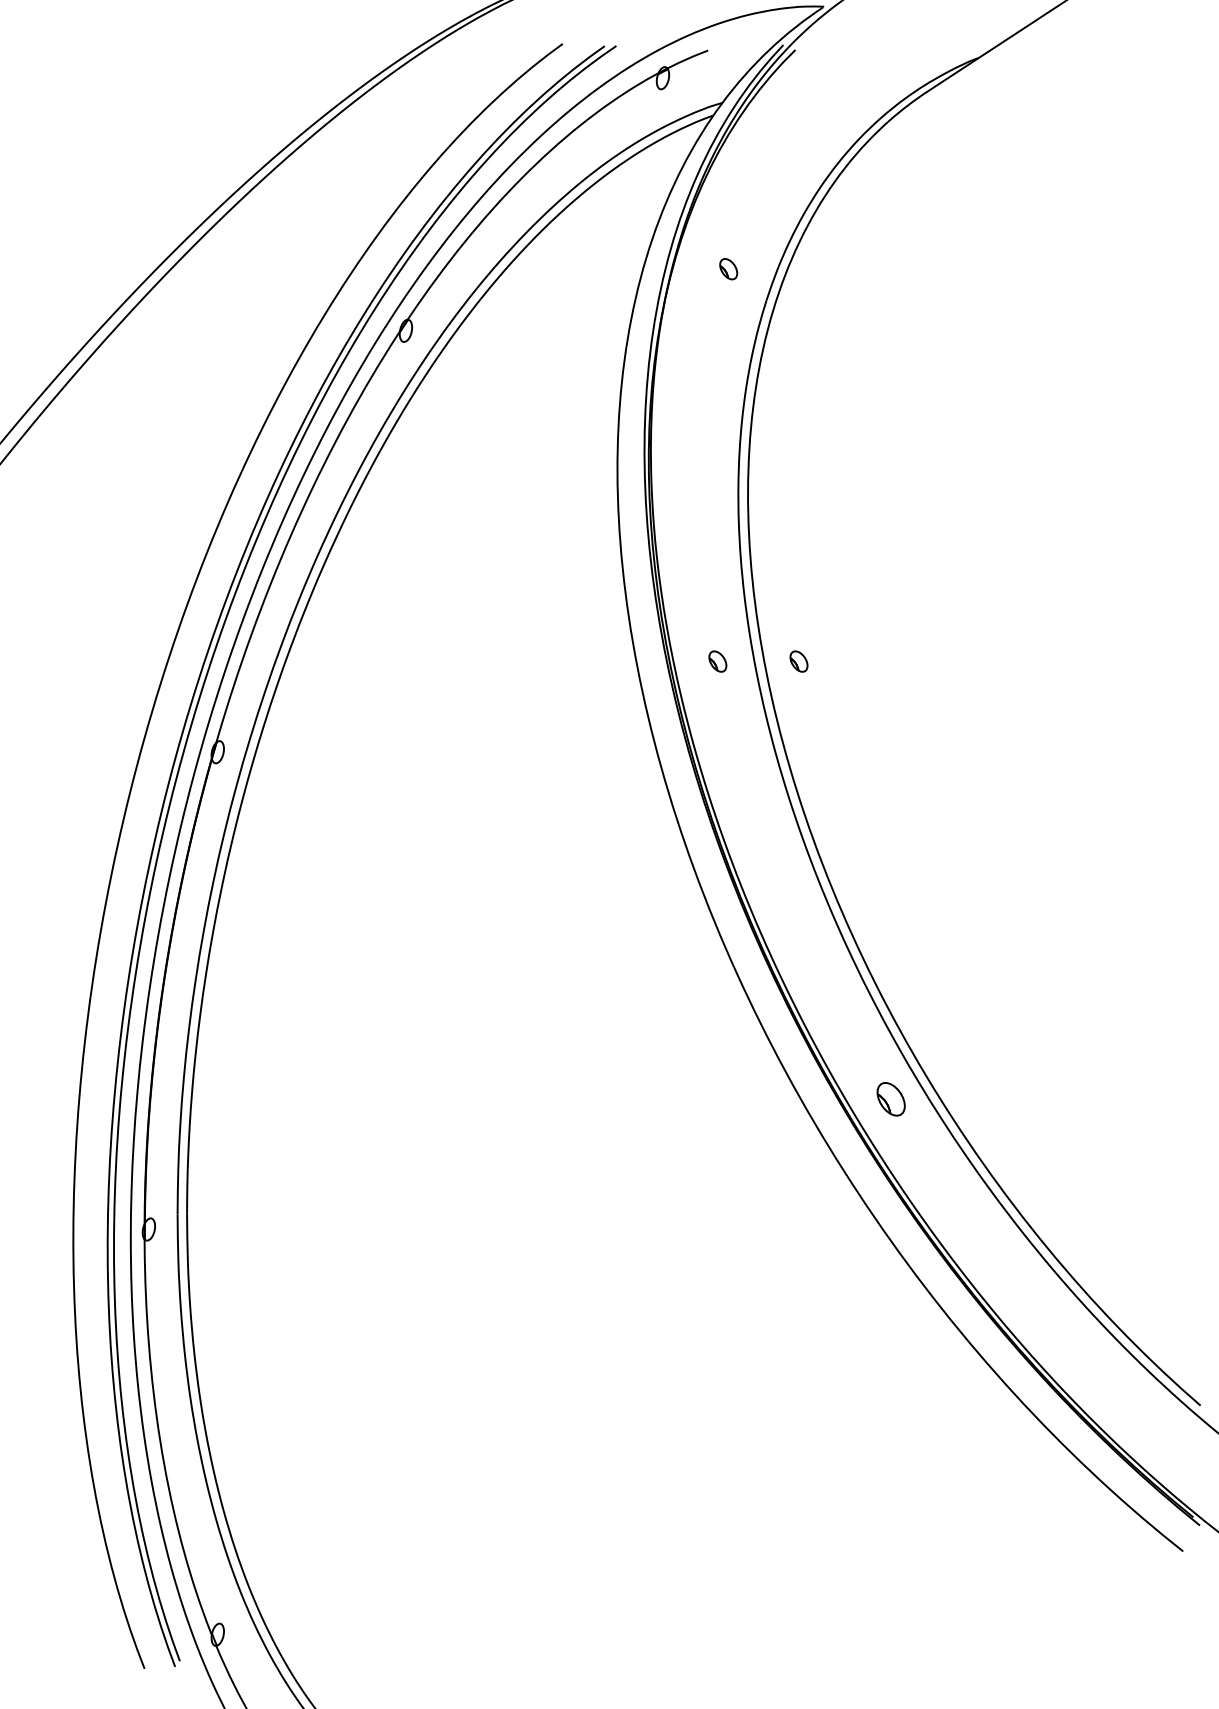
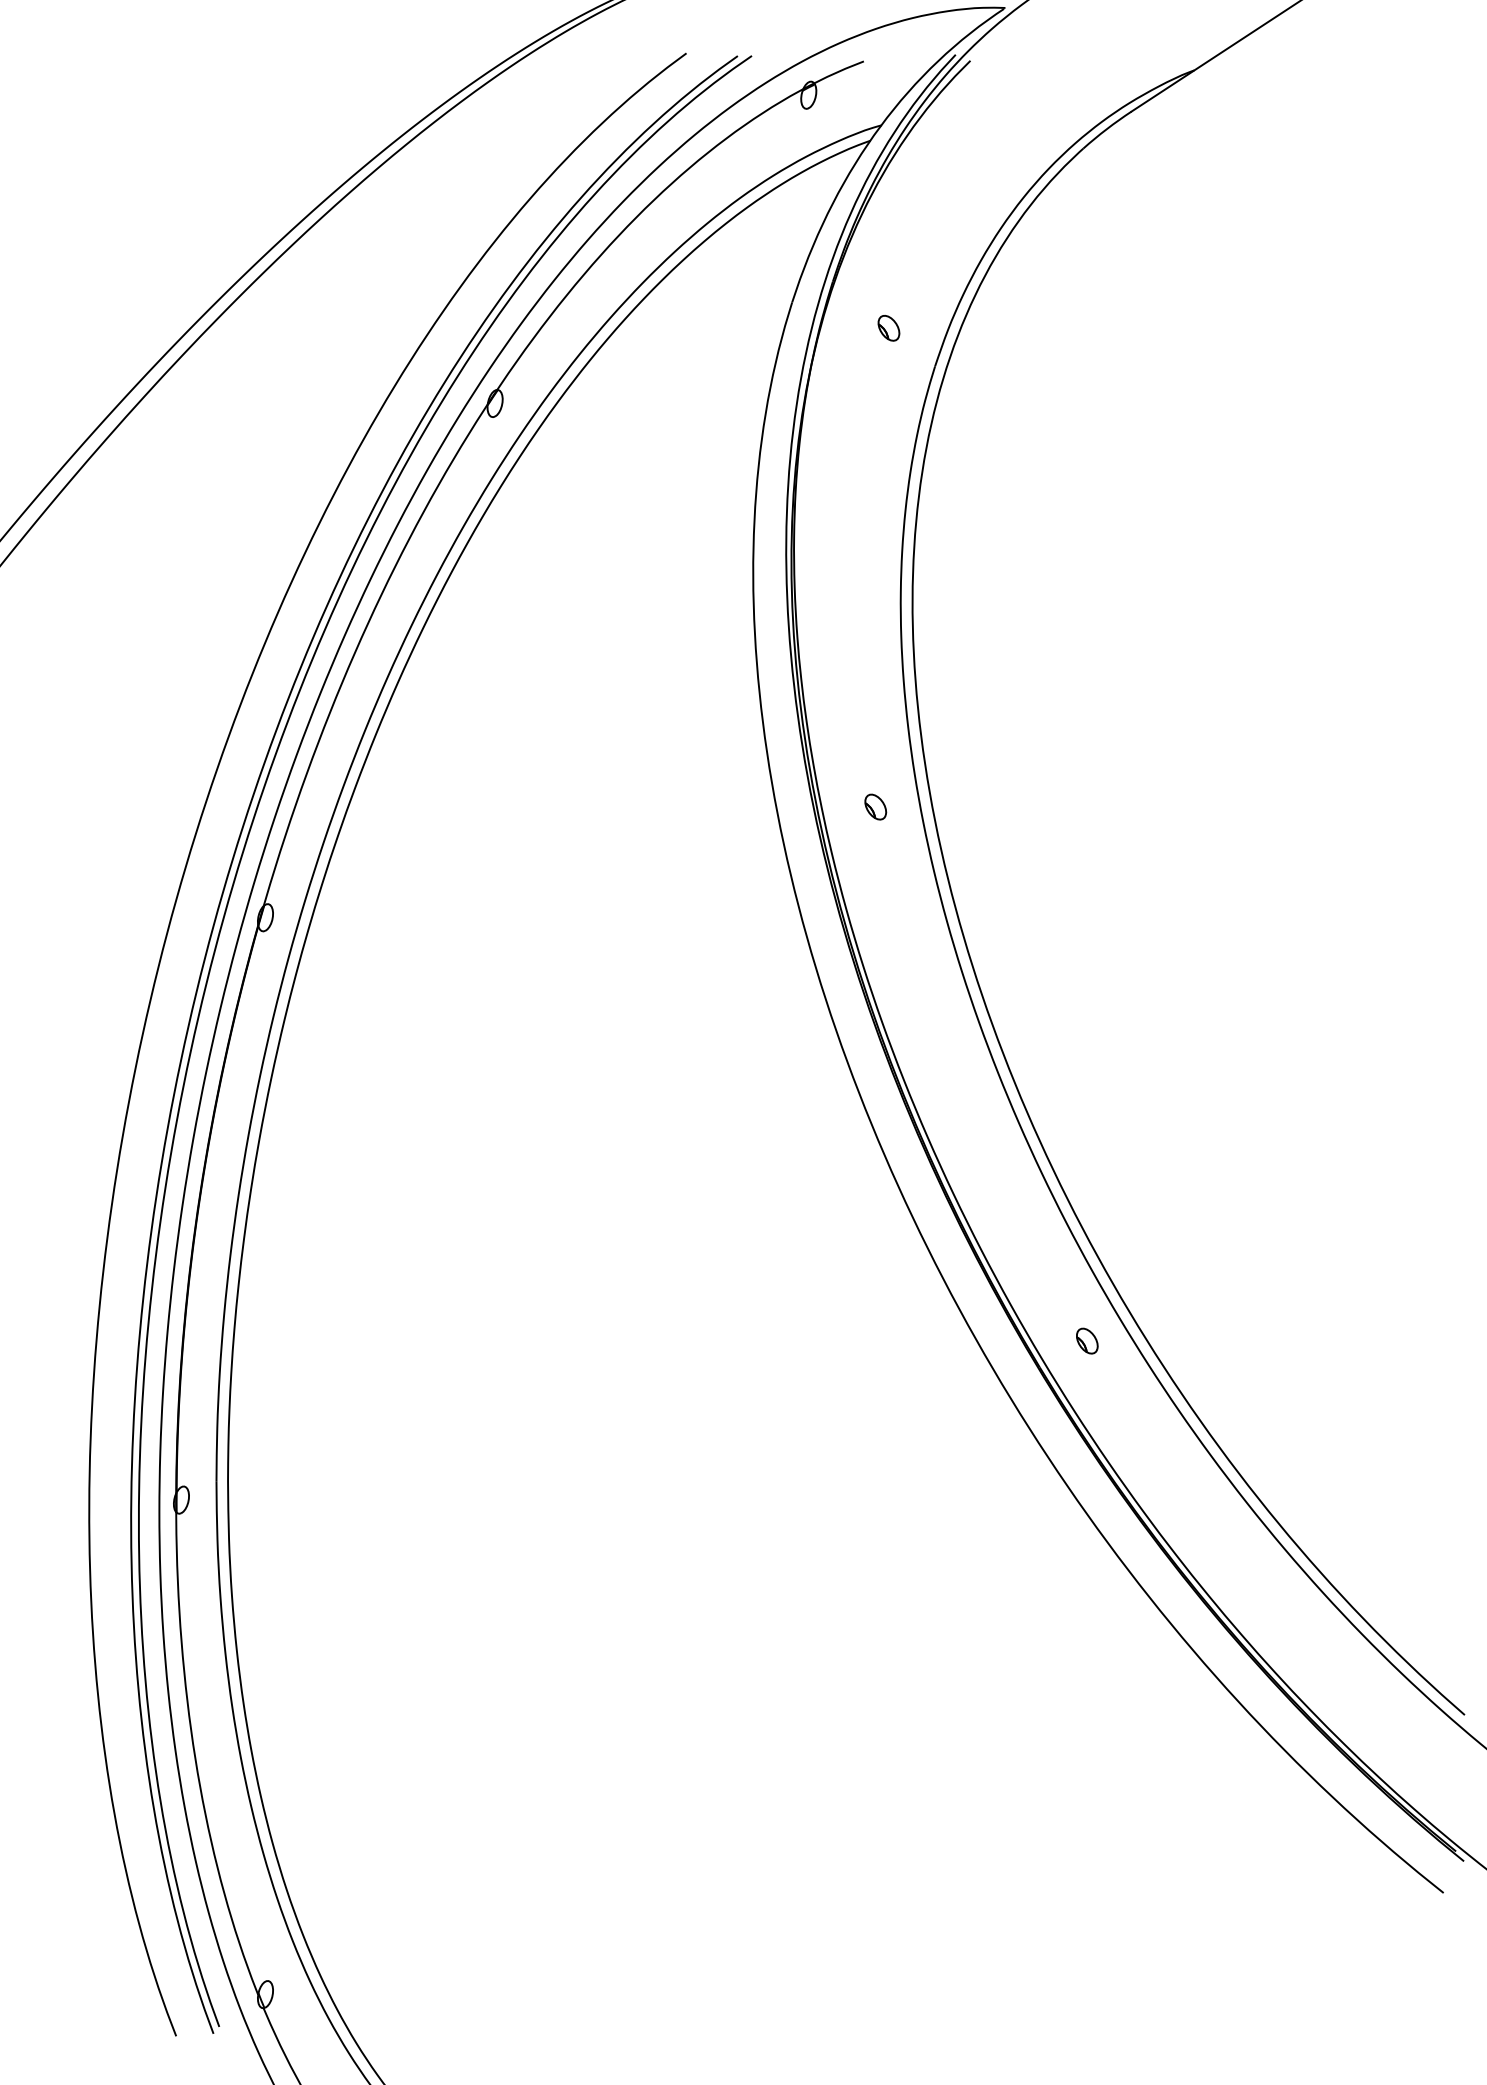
part: (798, 661) -> (974, 806), removed
part: (891, 1098) -> (1087, 1340), size x0.62

